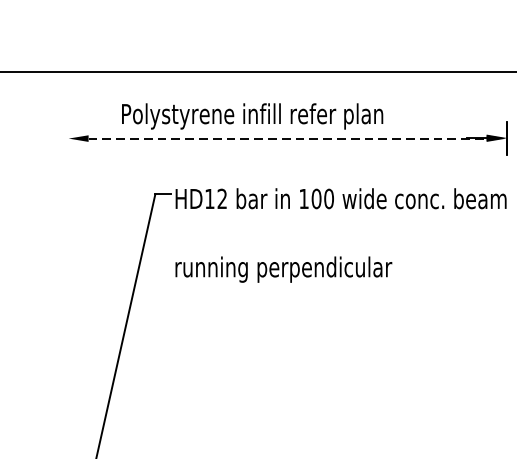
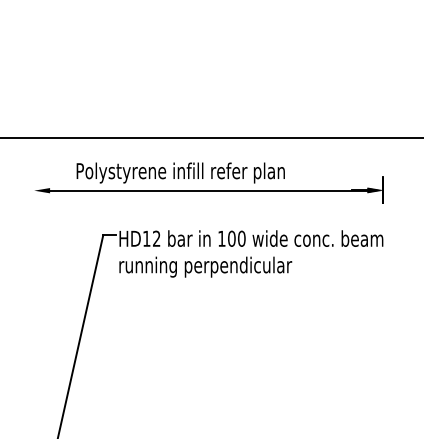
line: (287, 138) -> (208, 190), dashed -> solid
text: (283, 268) -> (205, 266), moved

